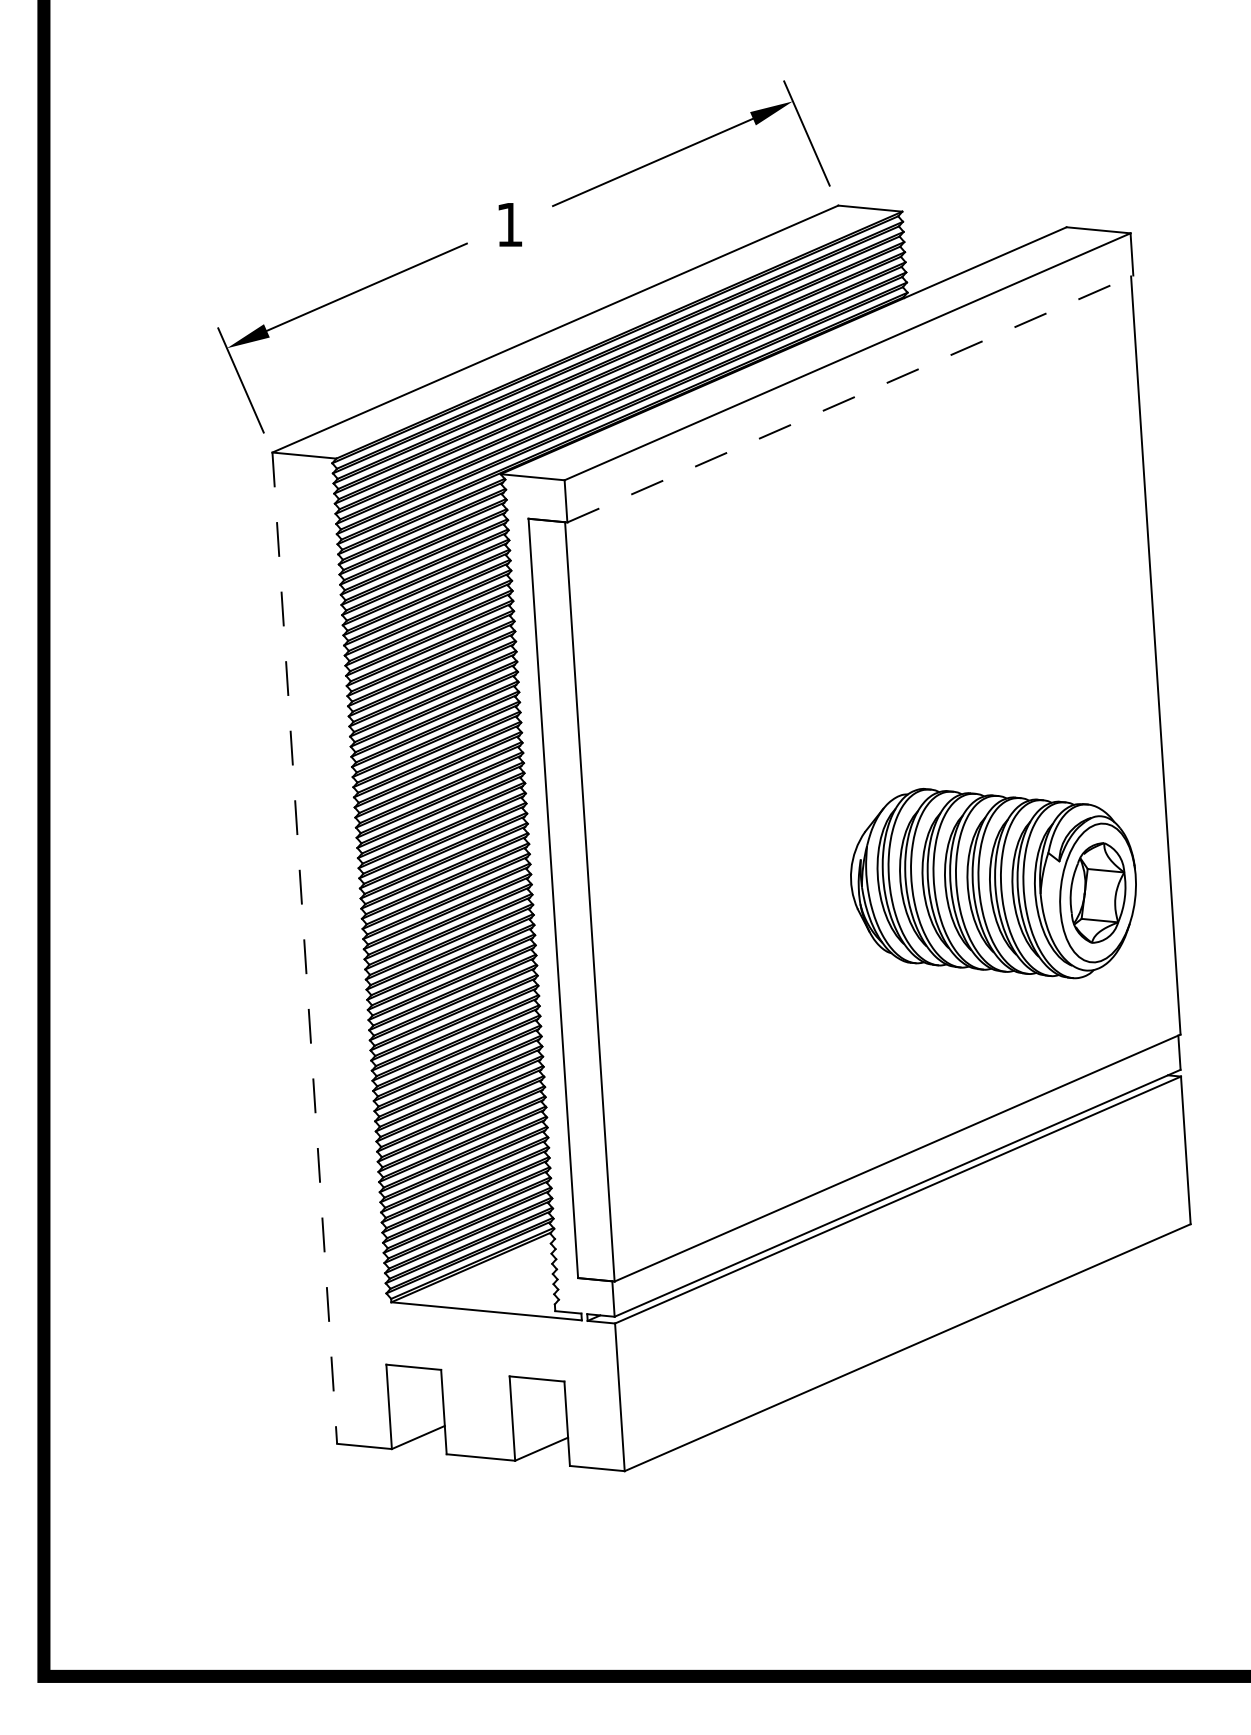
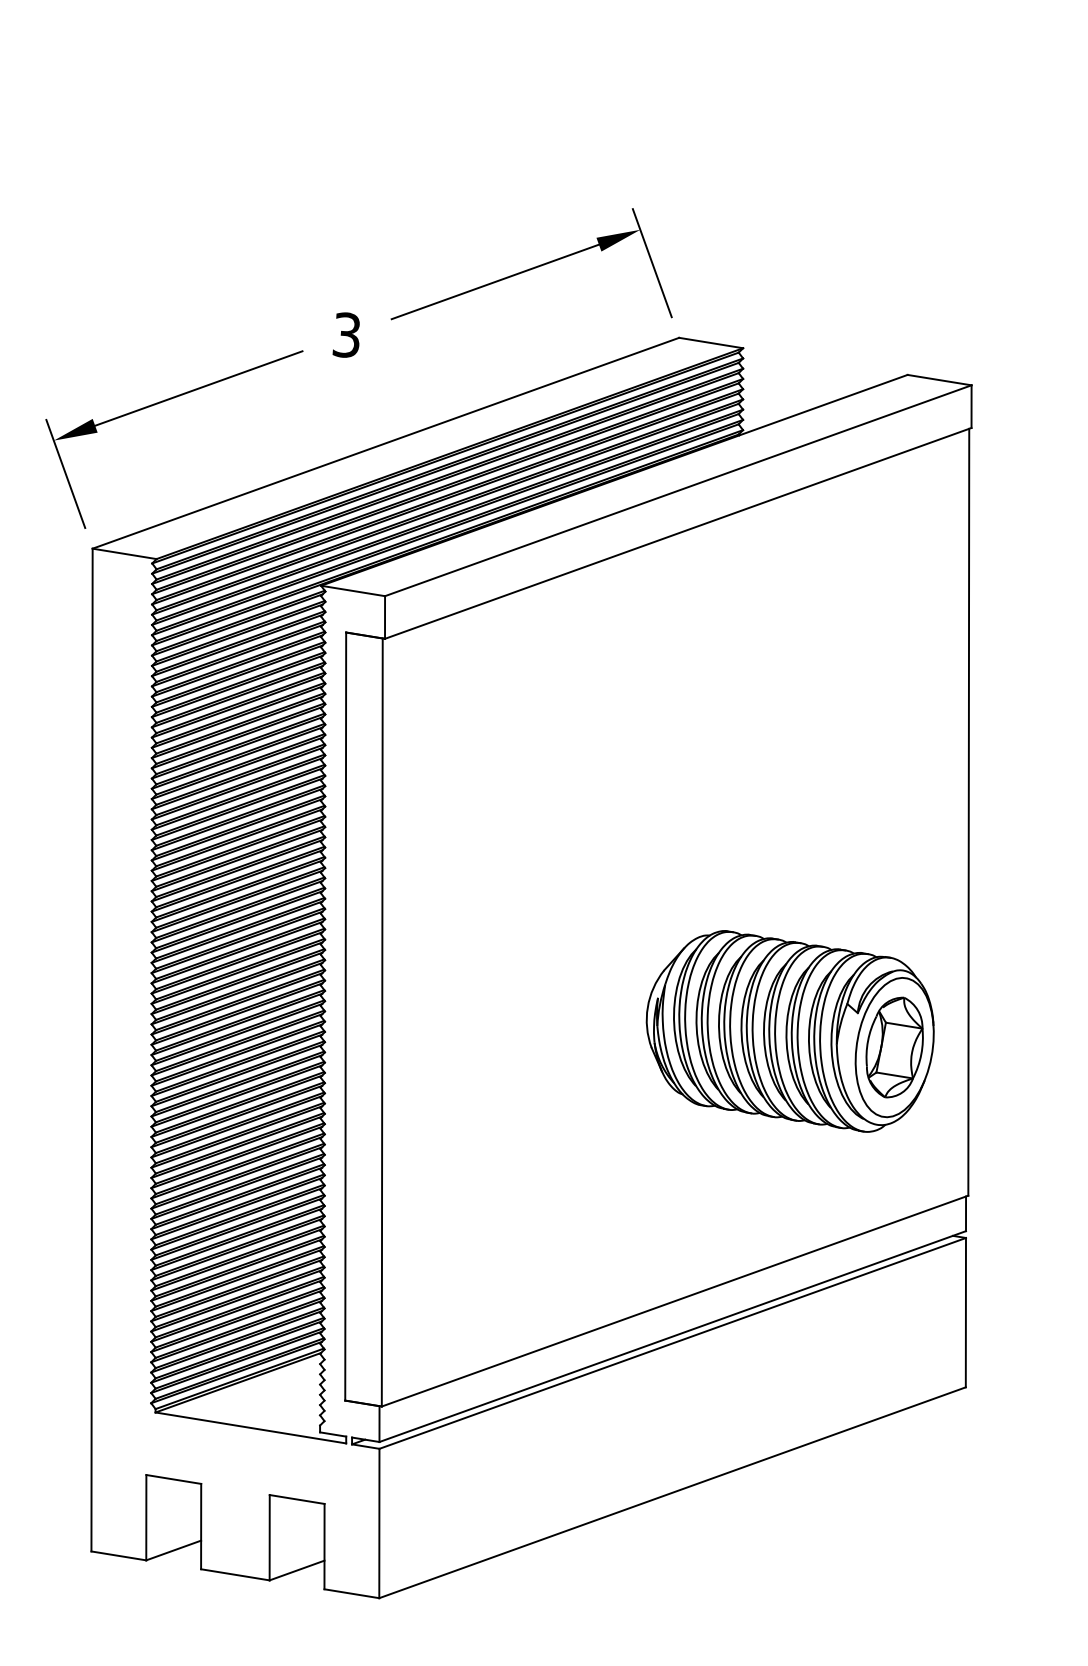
text: (509, 224) -> (346, 334), 1 -> 3
line: (850, 398) -> (678, 532), dashed -> solid
line: (304, 948) -> (91, 1050), dashed -> solid

